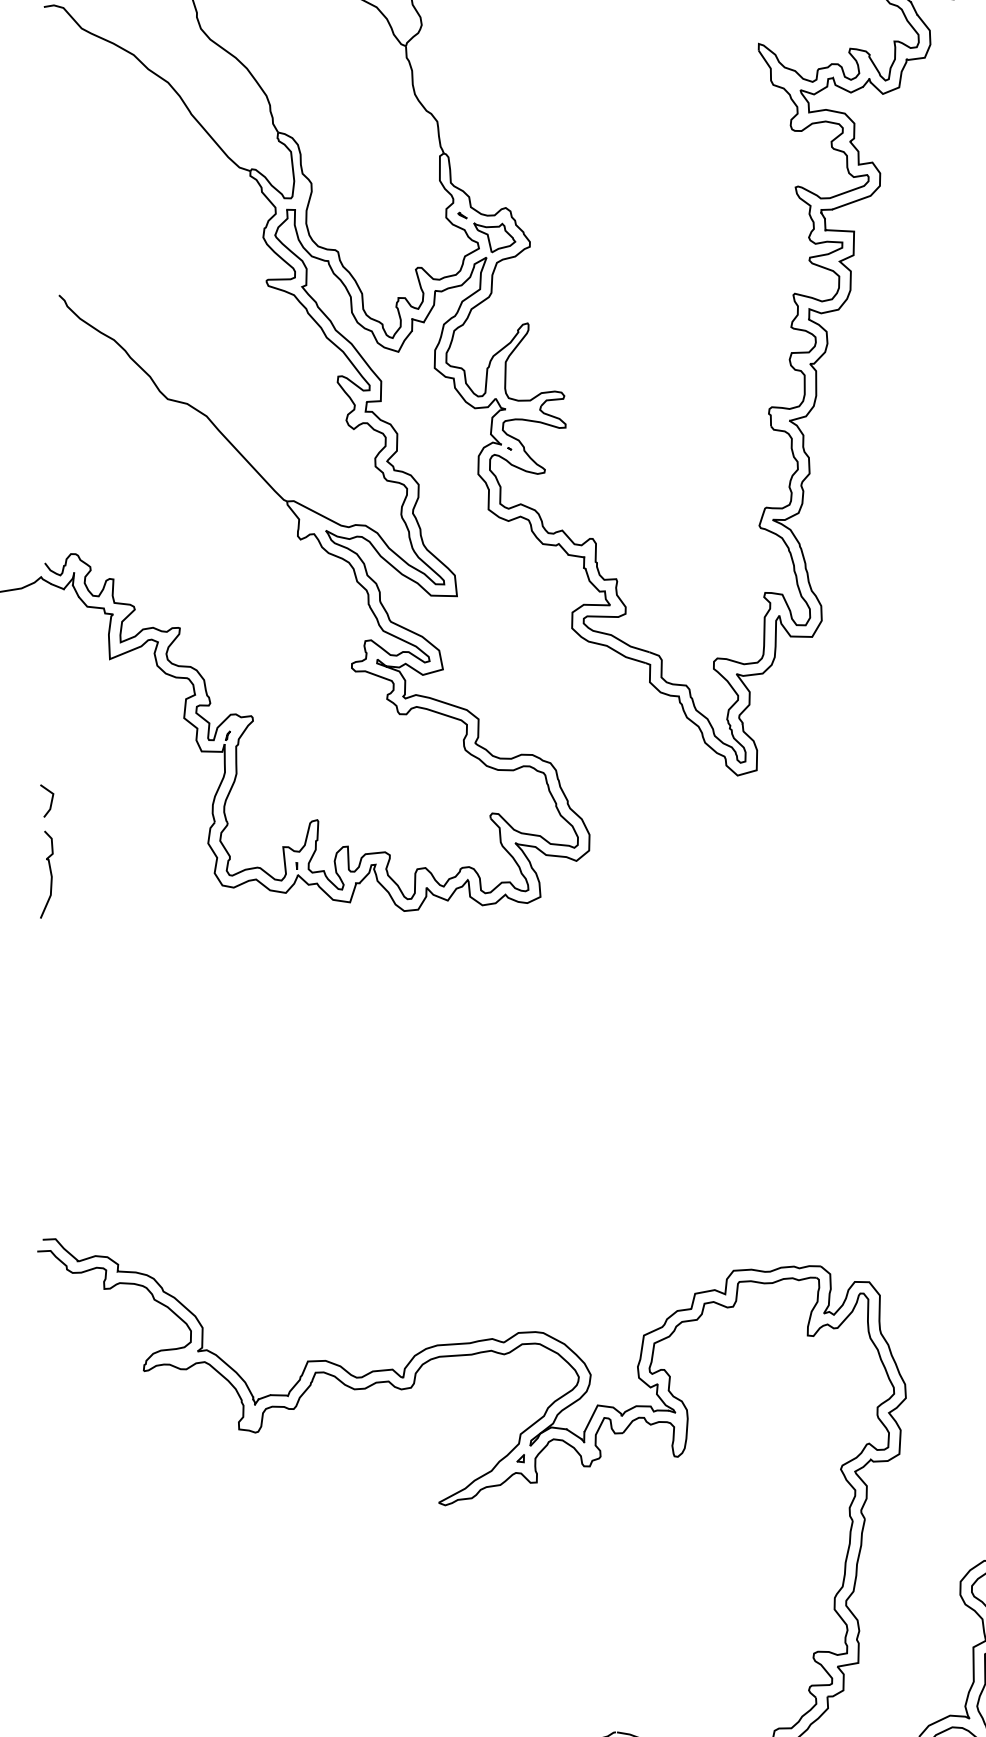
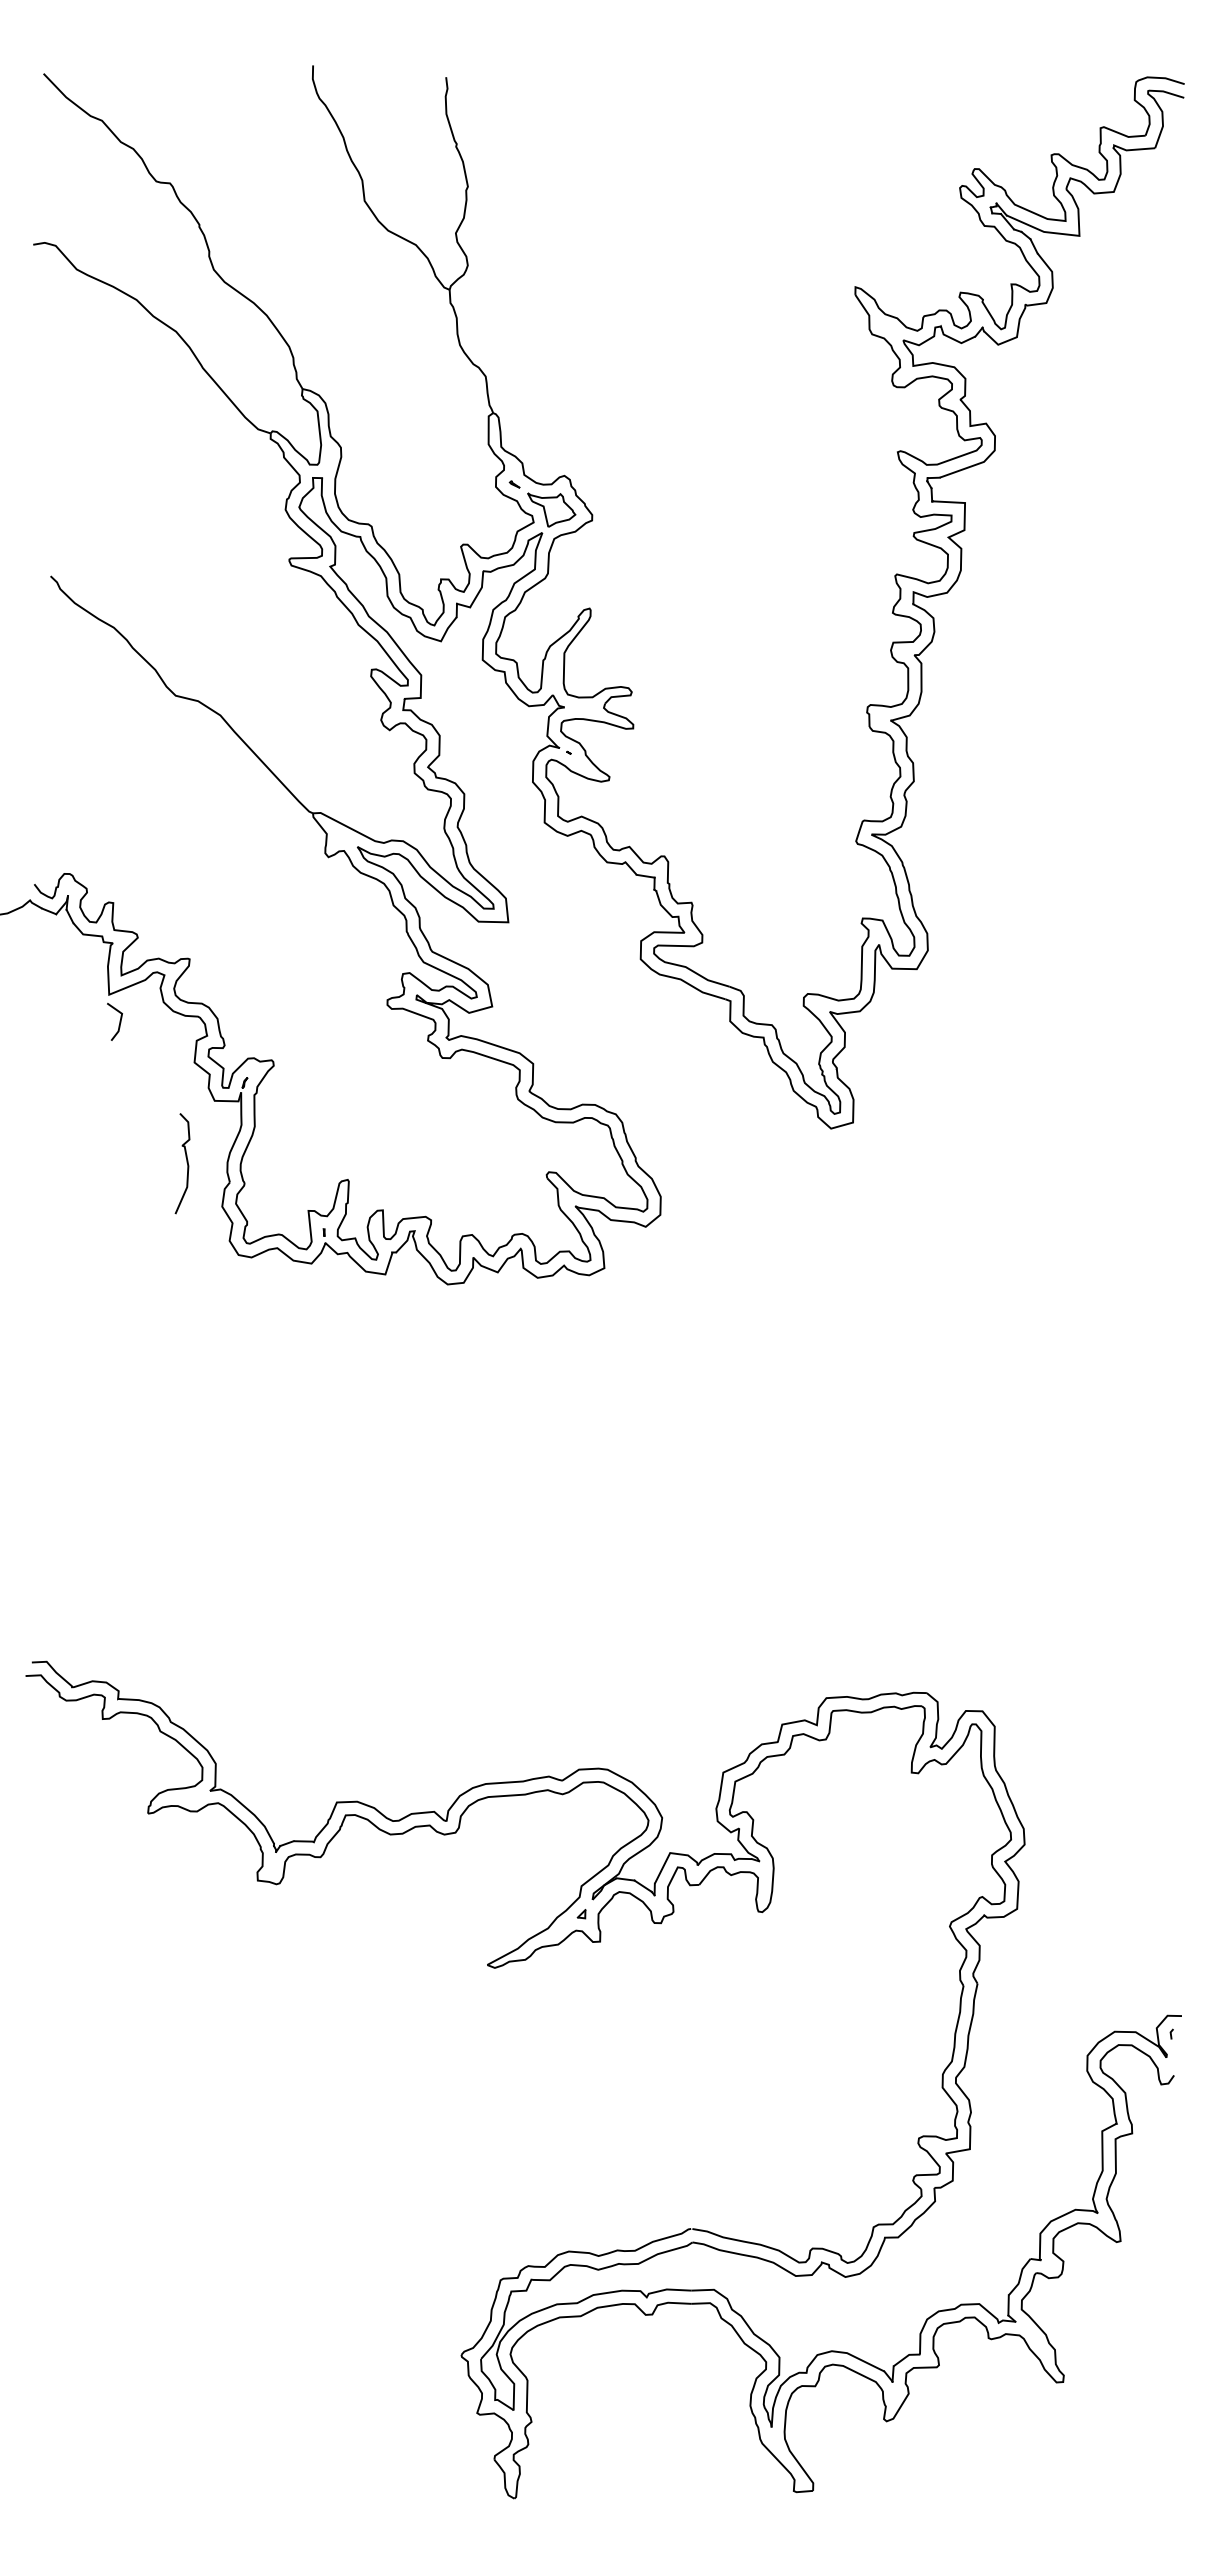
line: (51, 800) -> (119, 1021), moved
curve: (50, 873) -> (186, 1162), moved

